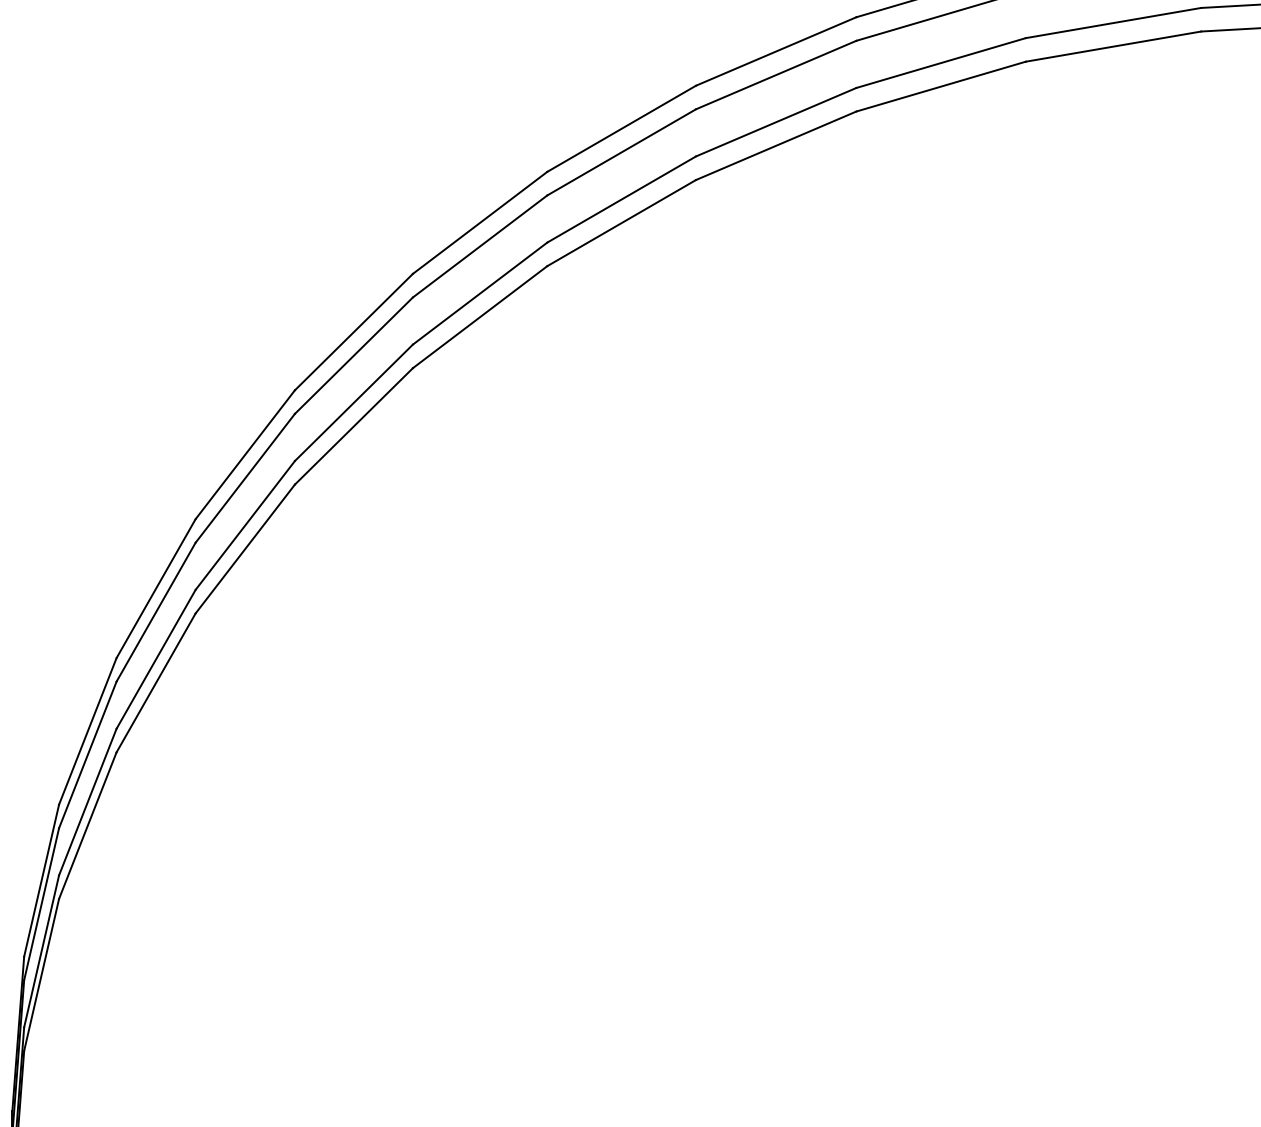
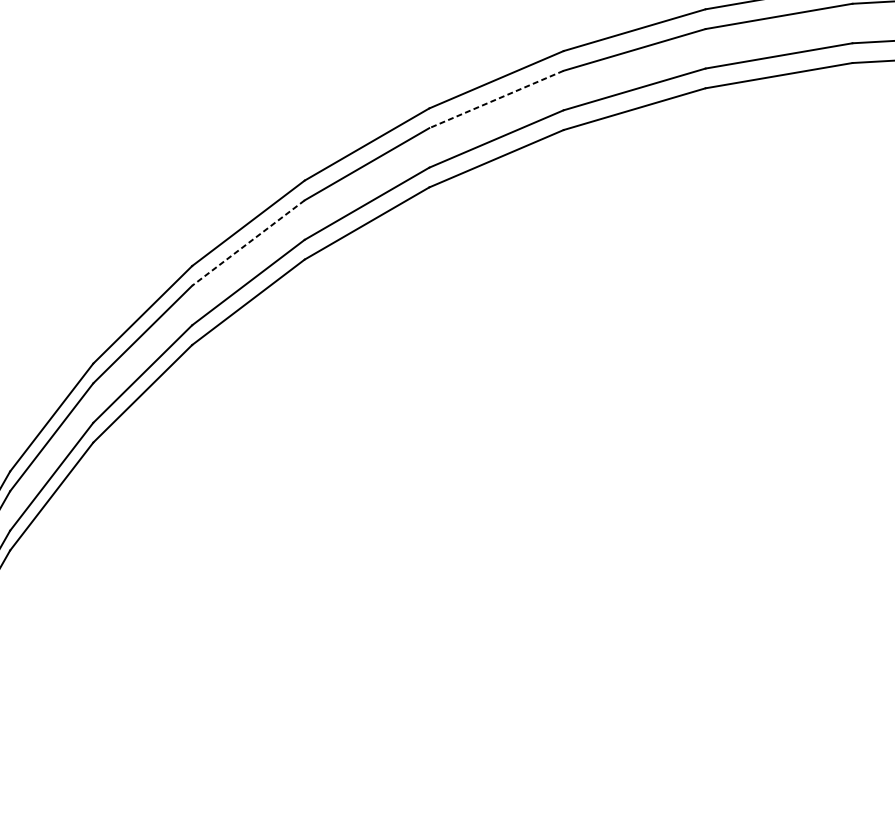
line: (775, 75) -> (495, 99), solid -> dashed
line: (479, 246) -> (247, 243), solid -> dashed

